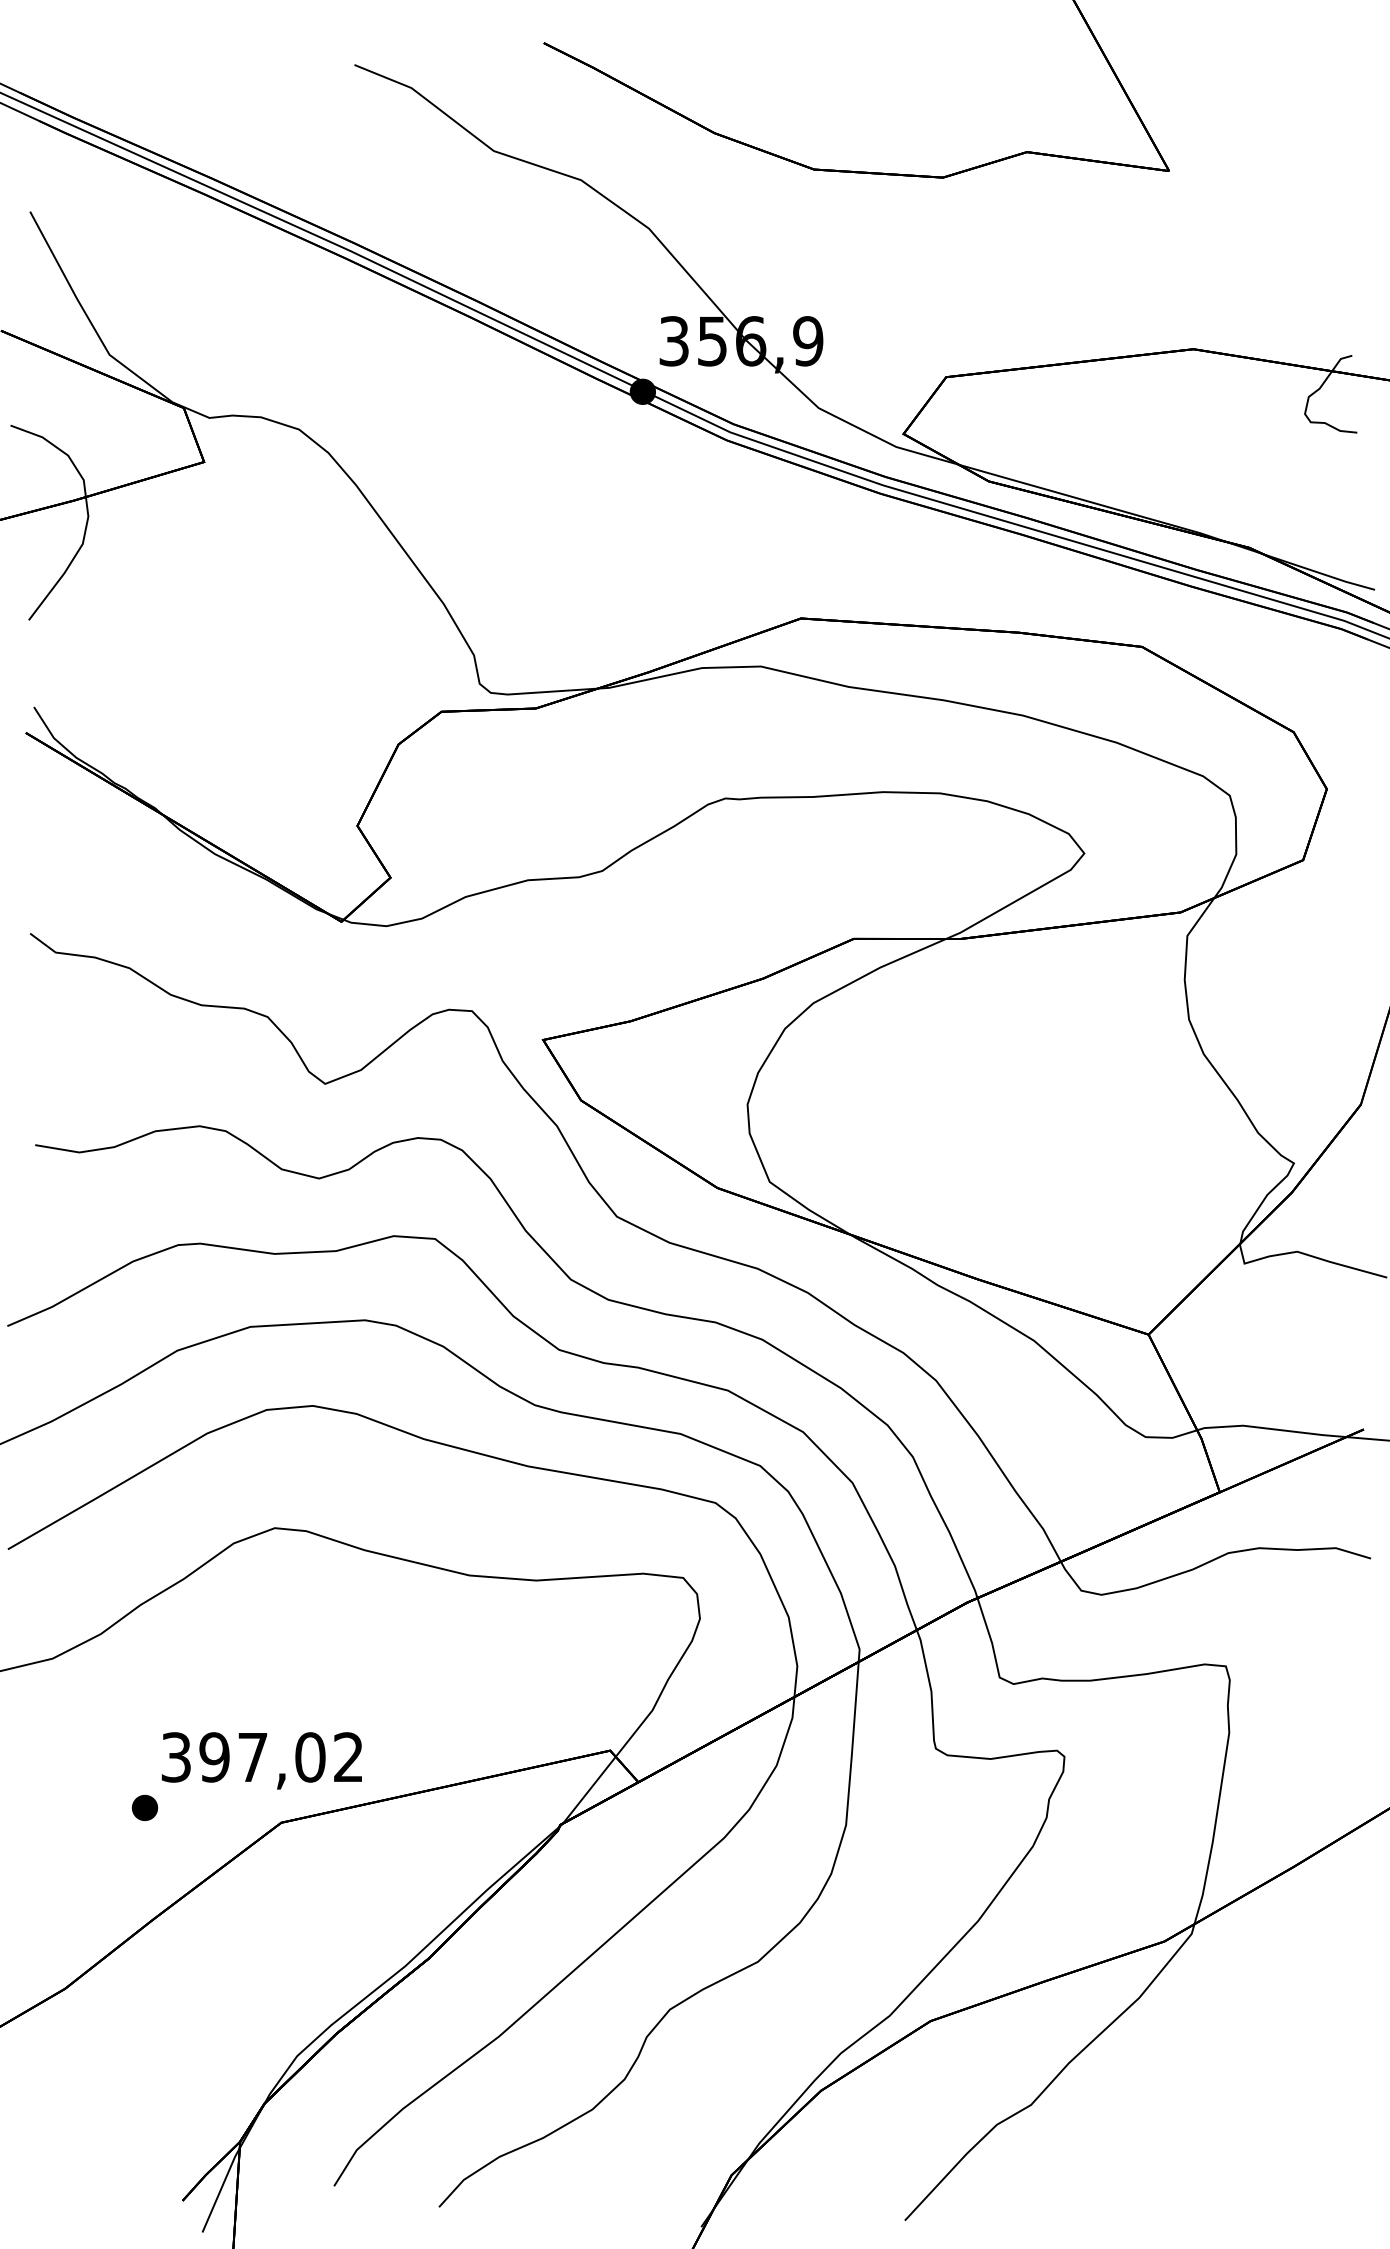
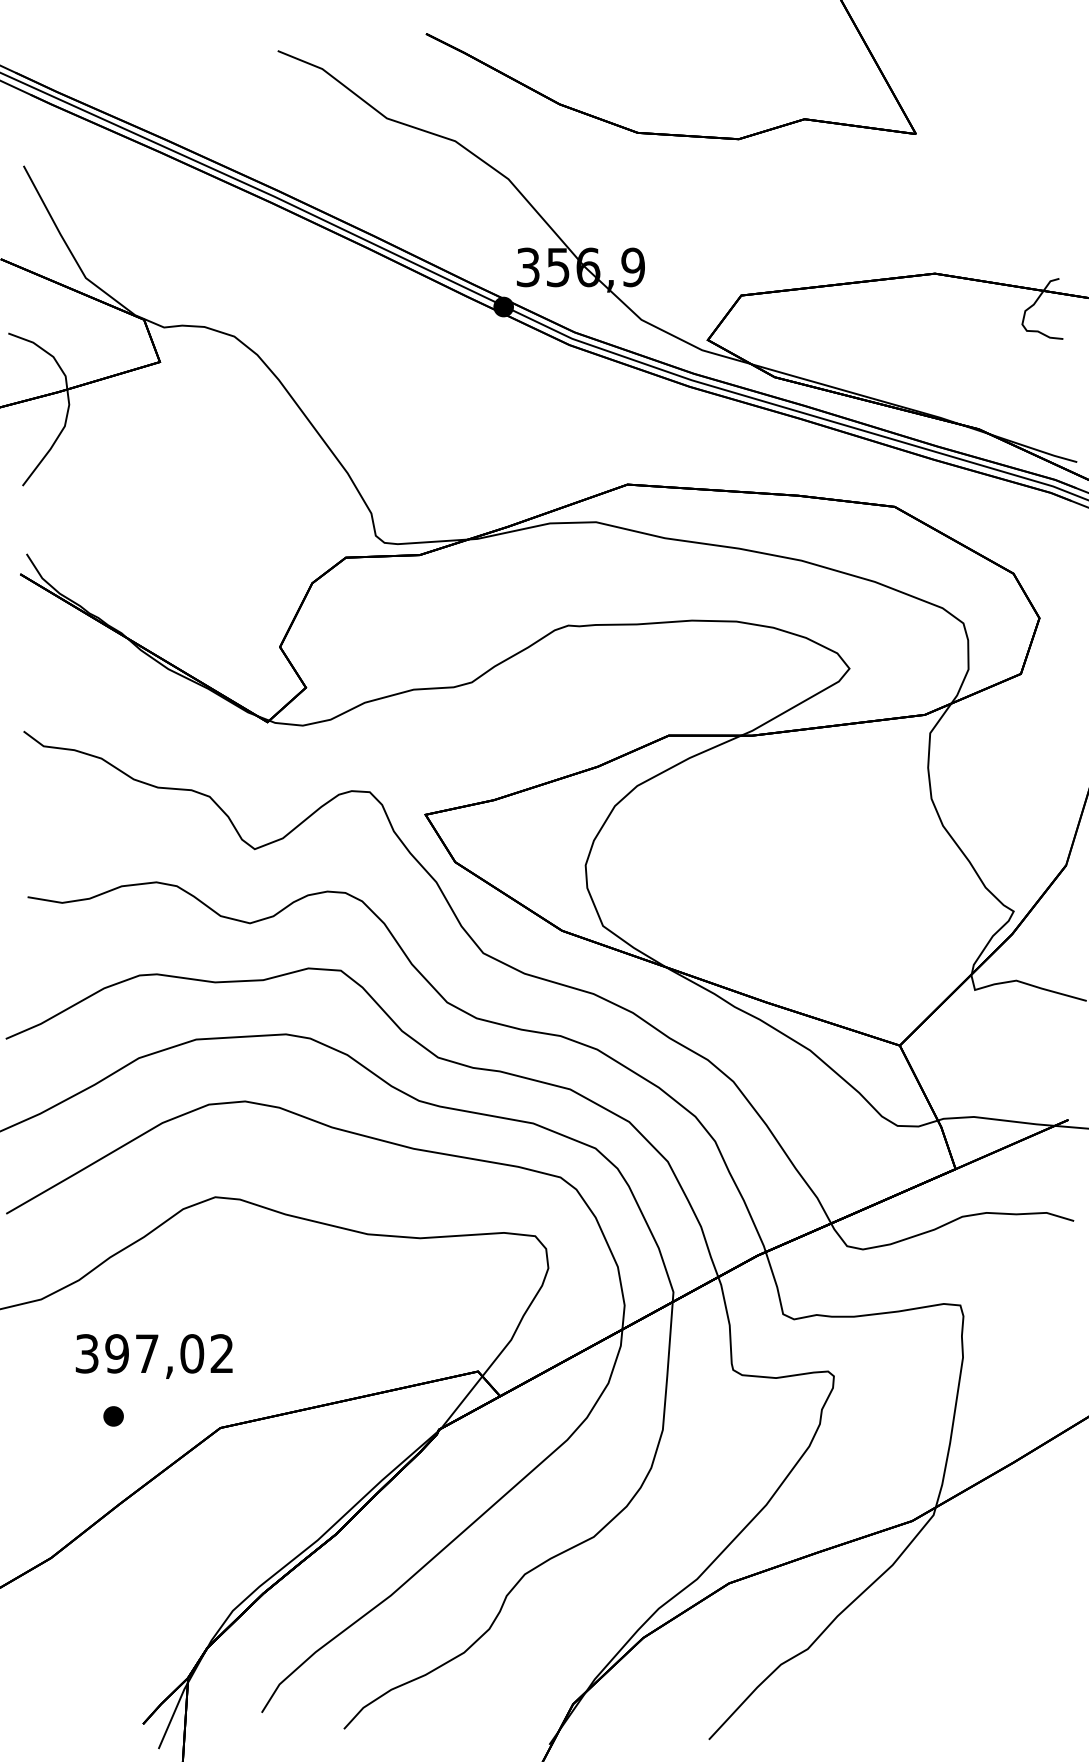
text: (260, 1760) -> (153, 1356), moved

